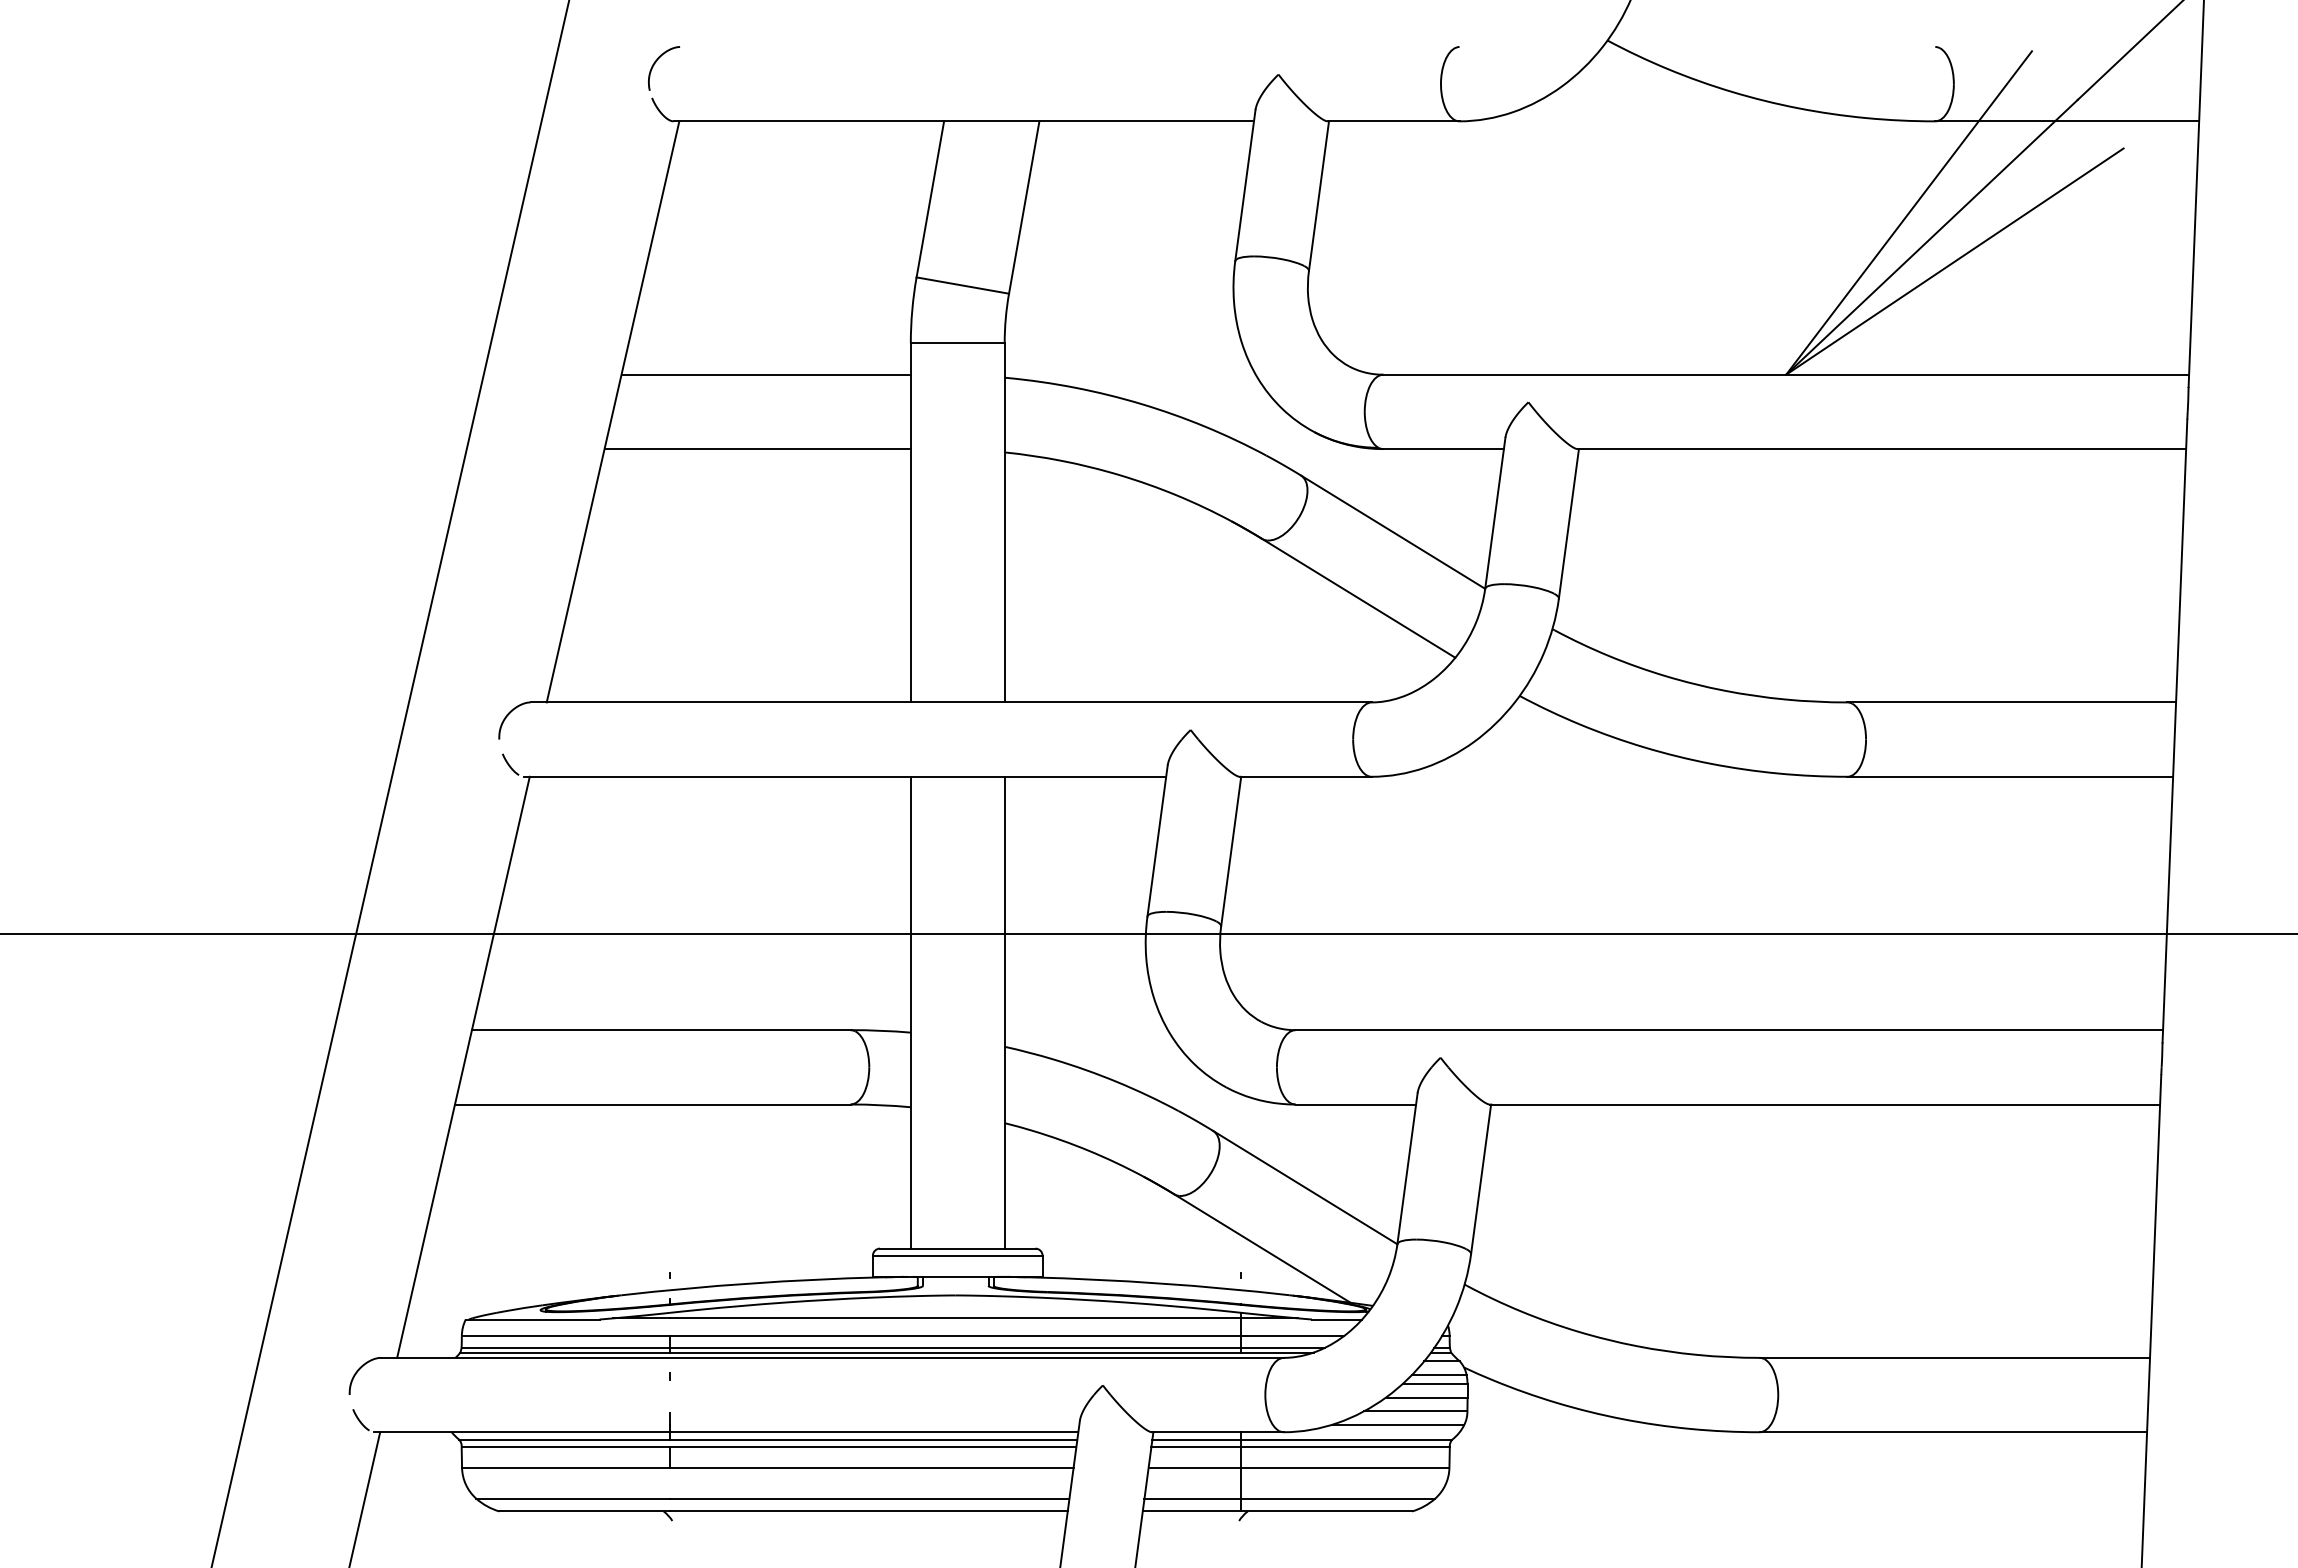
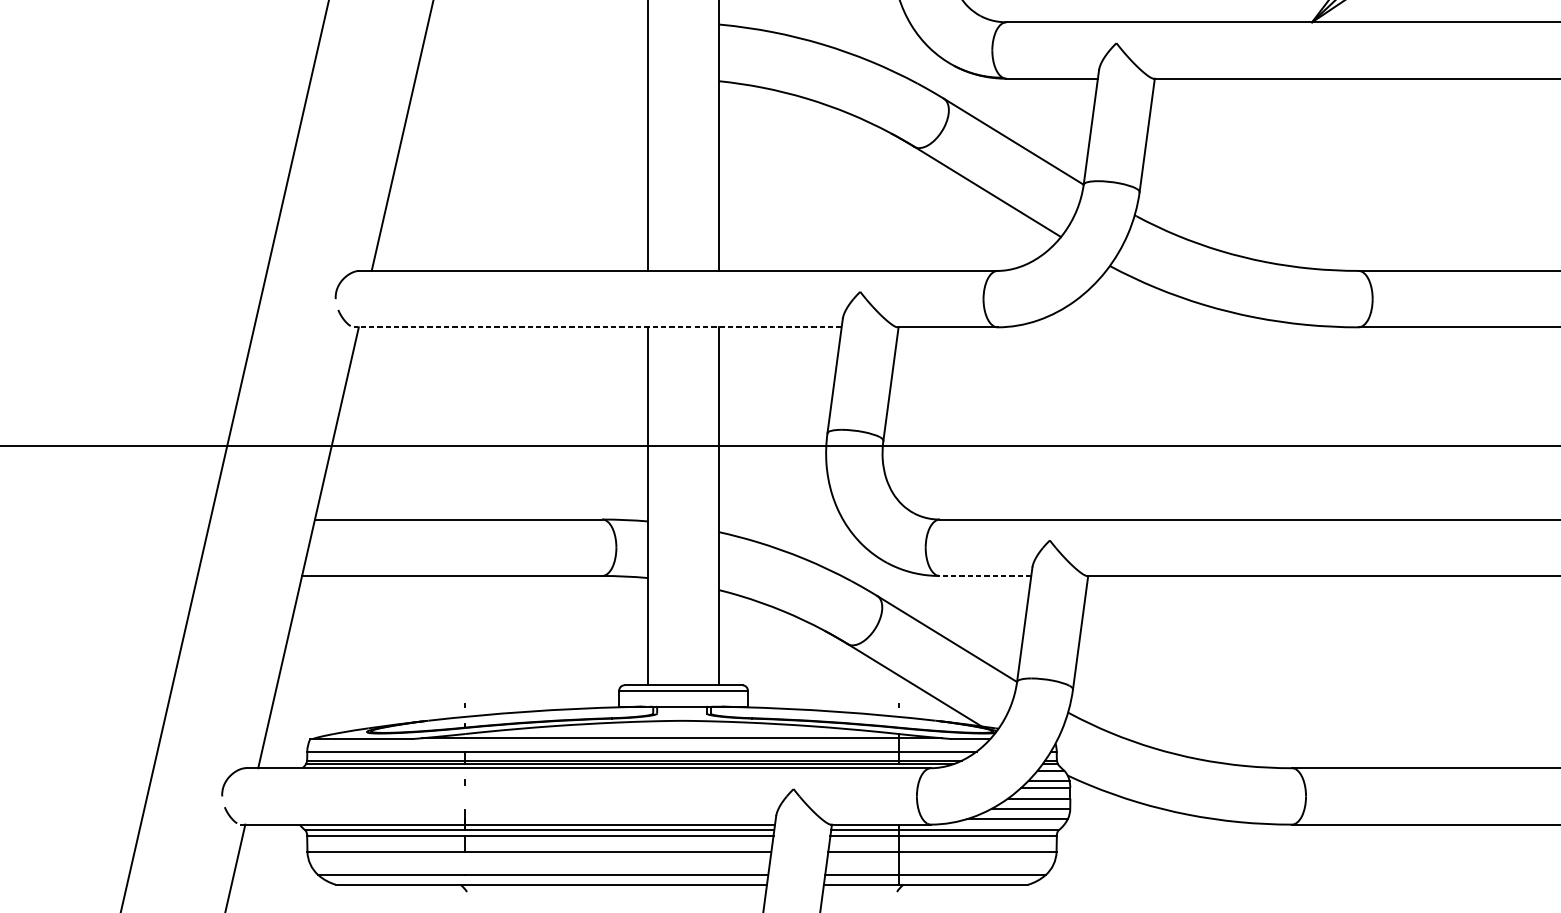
line: (765, 374) -> (537, 22), removed
line: (757, 449) -> (531, 79), removed
line: (844, 776) -> (597, 327), solid -> dashed
line: (1355, 1104) -> (985, 575), solid -> dashed

